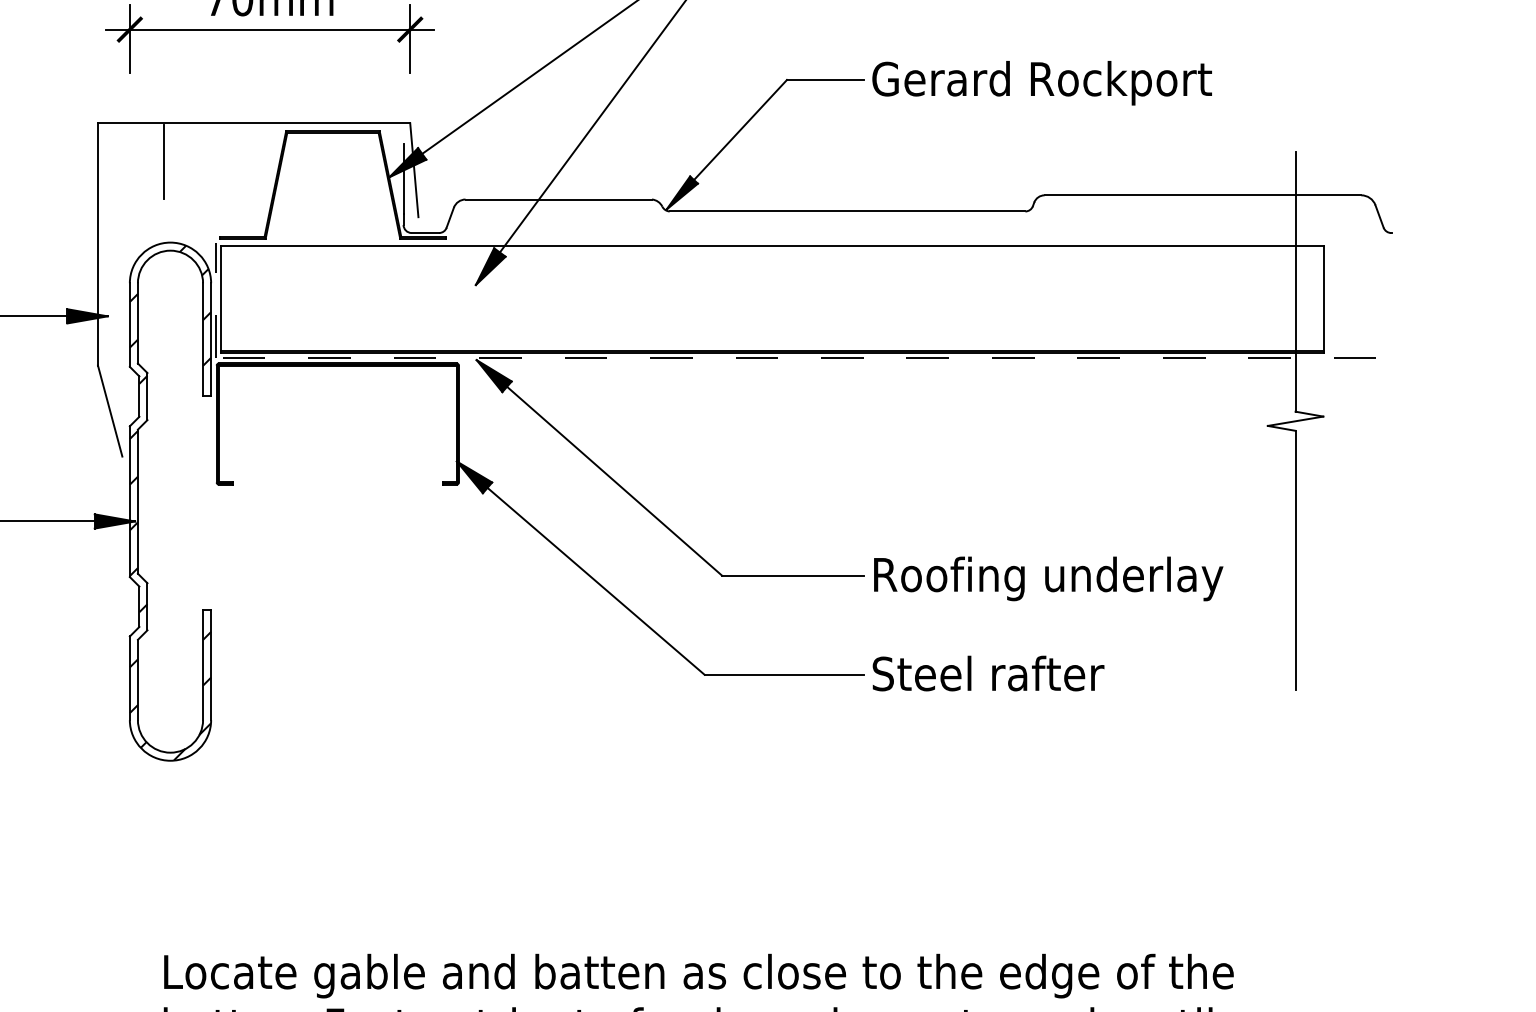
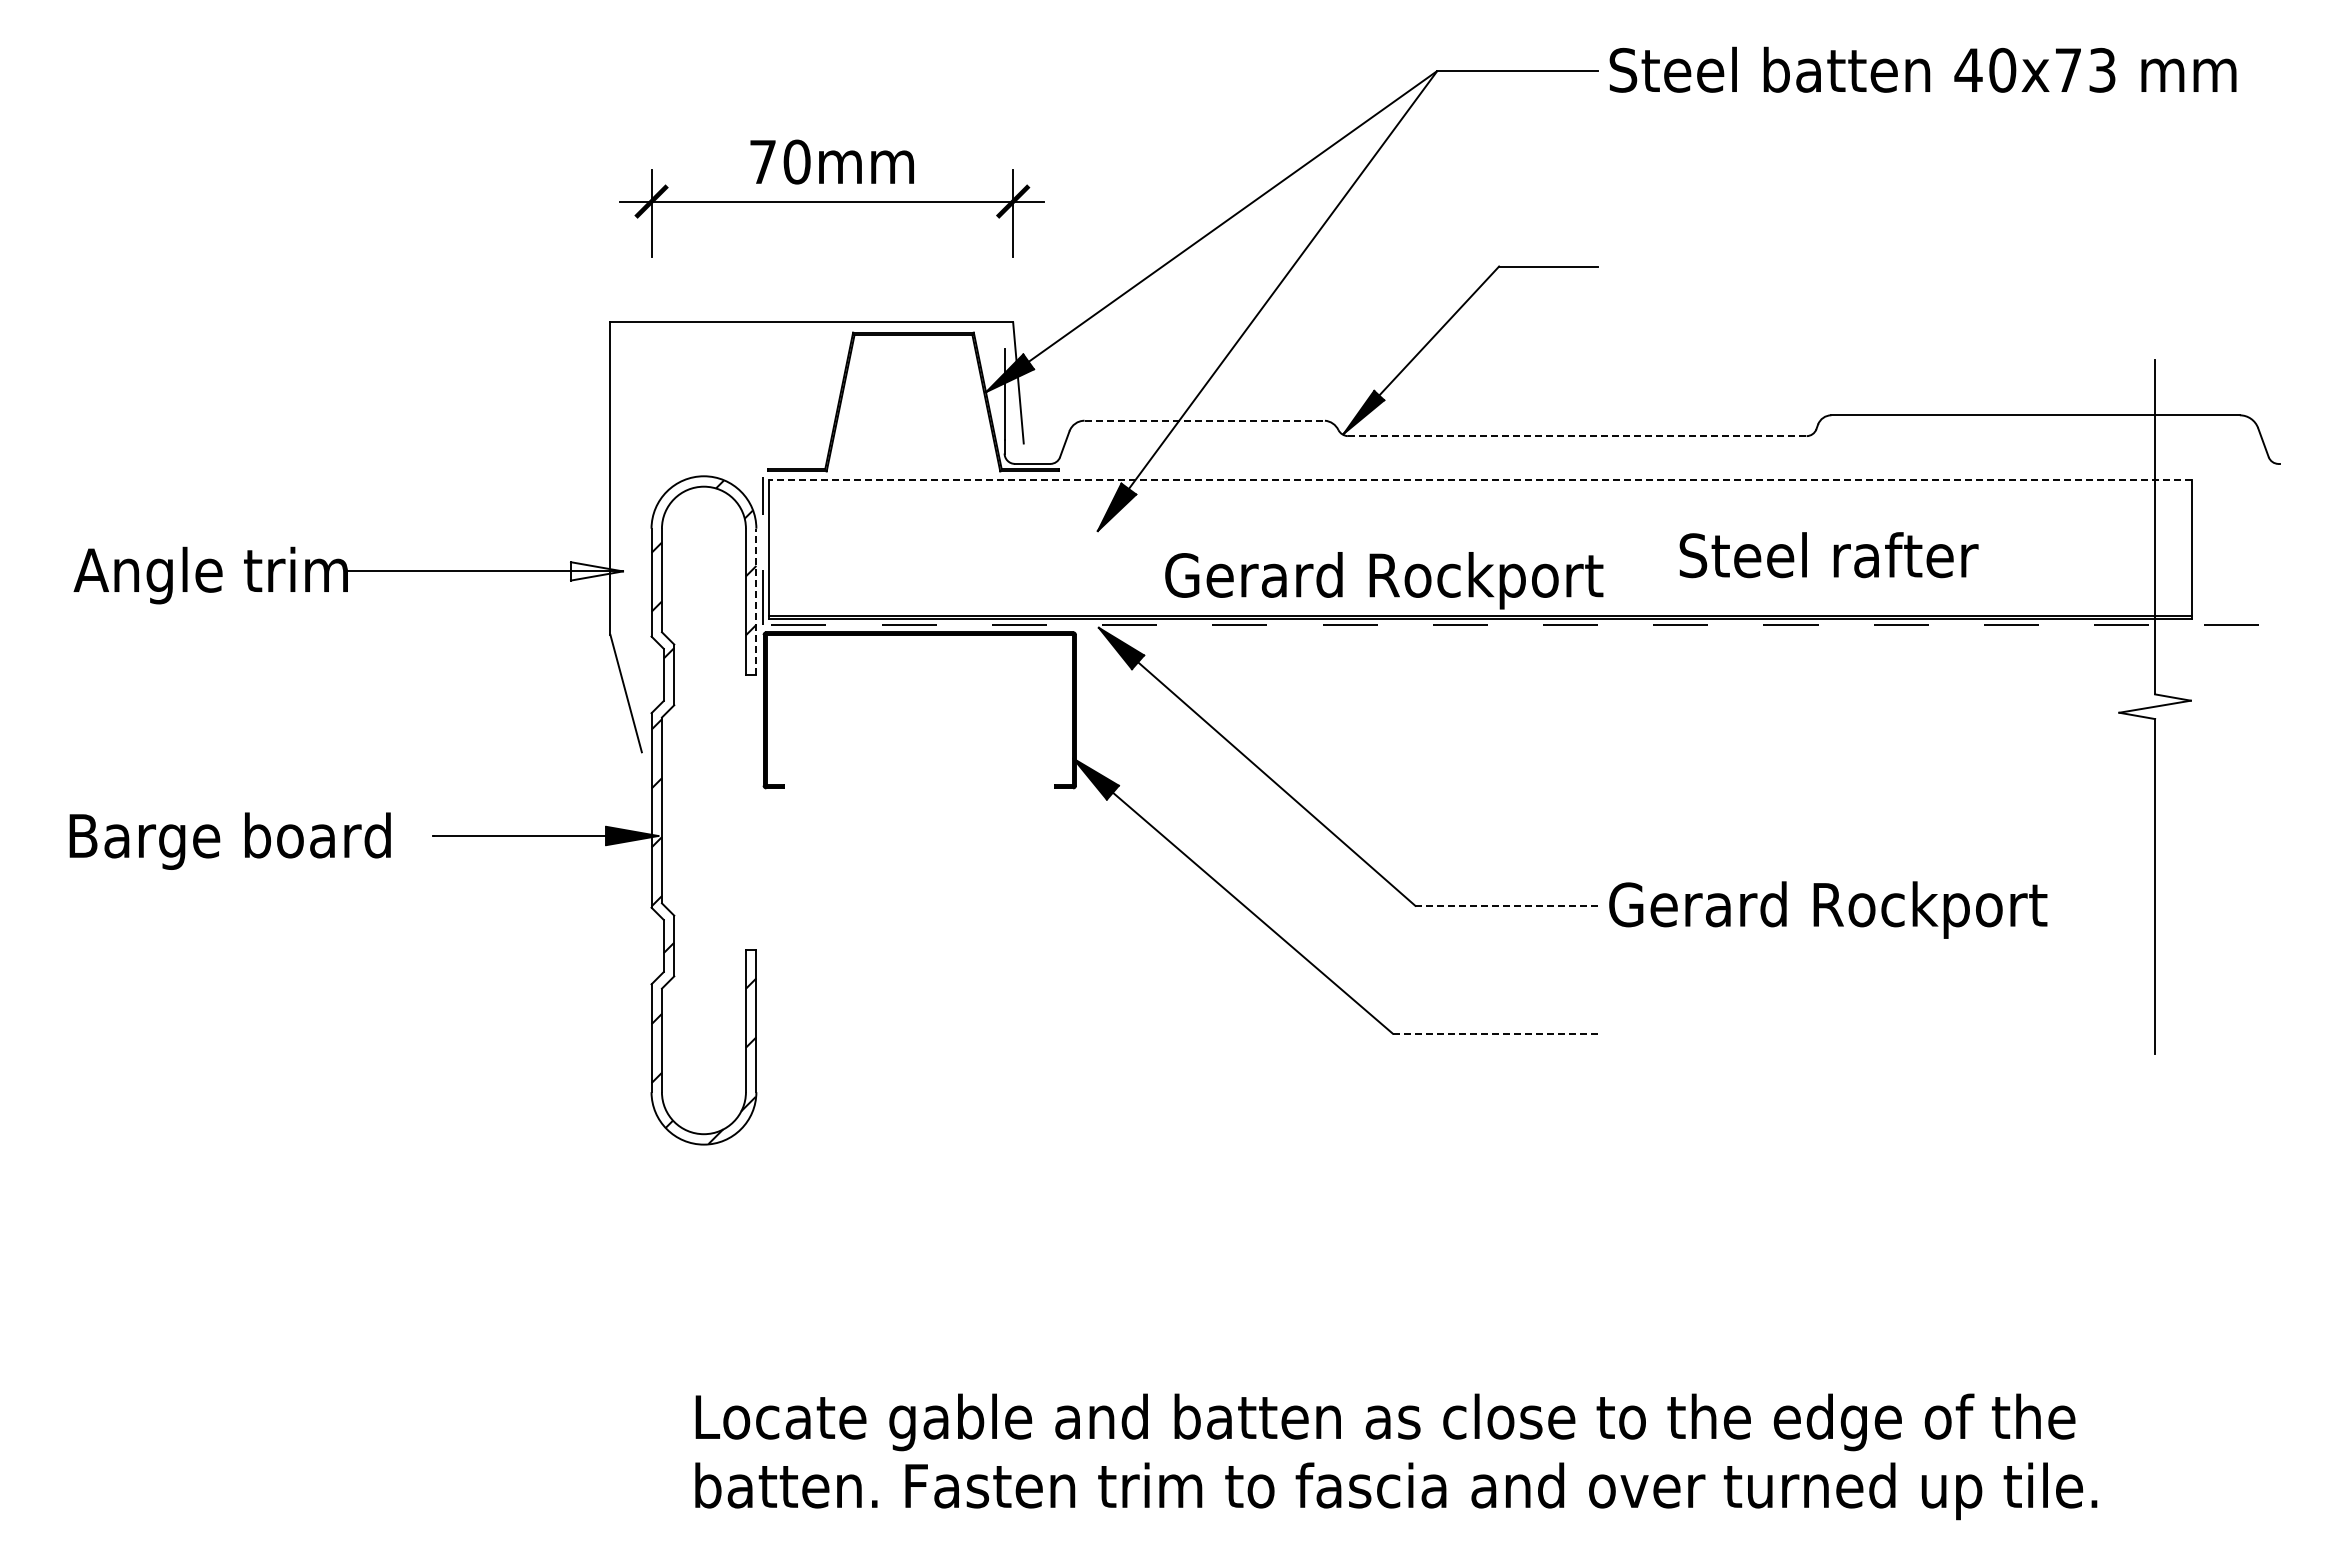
text: (1042, 83) -> (1384, 580), moved
line: (163, 161) -> (695, 371), removed
line: (559, 199) -> (1205, 420), solid -> dashed
line: (847, 211) -> (1577, 436), solid -> dashed
line: (772, 245) -> (1480, 480), solid -> dashed
fill: (87, 316) -> (596, 571), removed
line: (211, 339) -> (756, 601), solid -> dashed
line: (793, 575) -> (1507, 905), solid -> dashed
text: (1047, 578) -> (1835, 909), Roofing underlay -> Gerard Rockport
text: (988, 673) -> (1828, 555), moved
line: (784, 674) -> (1495, 1033), solid -> dashed

